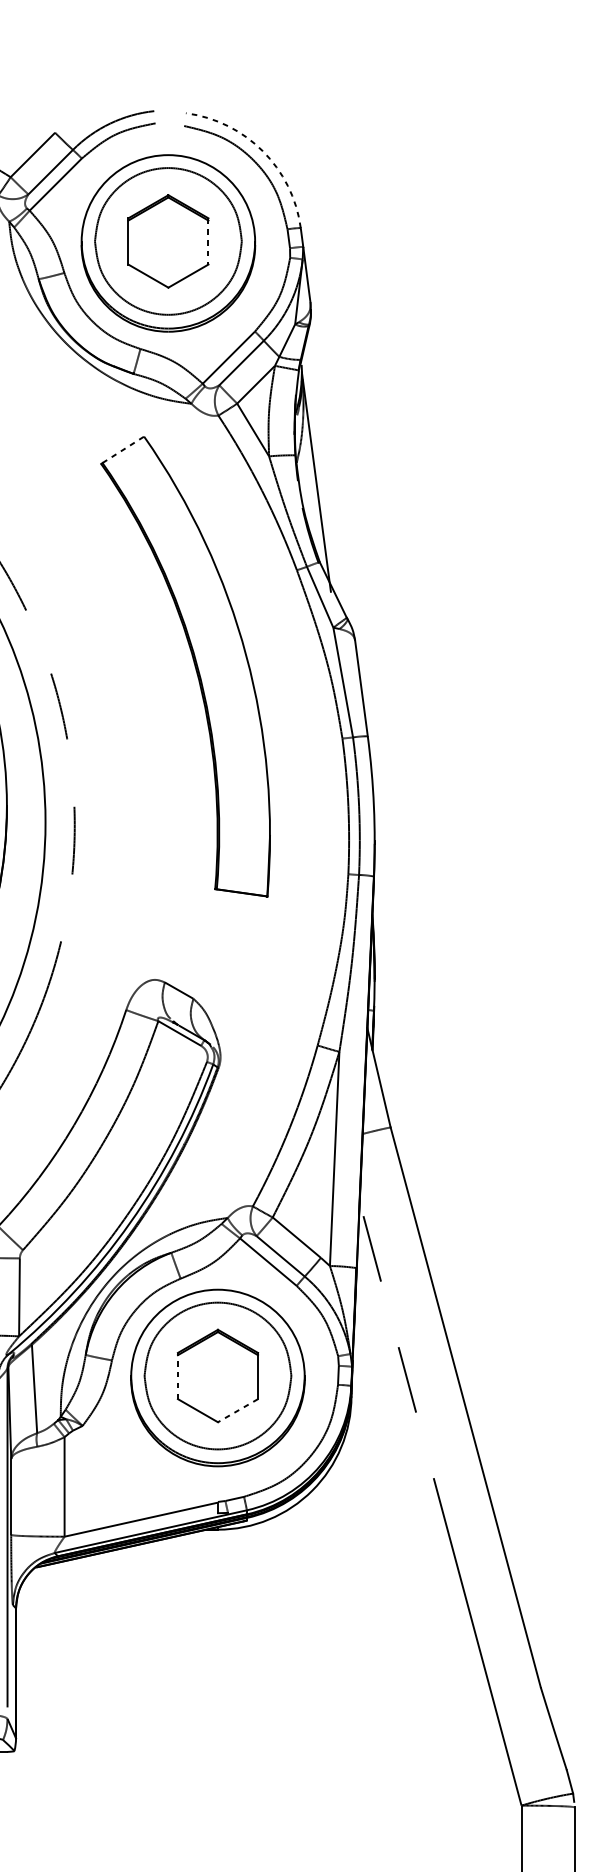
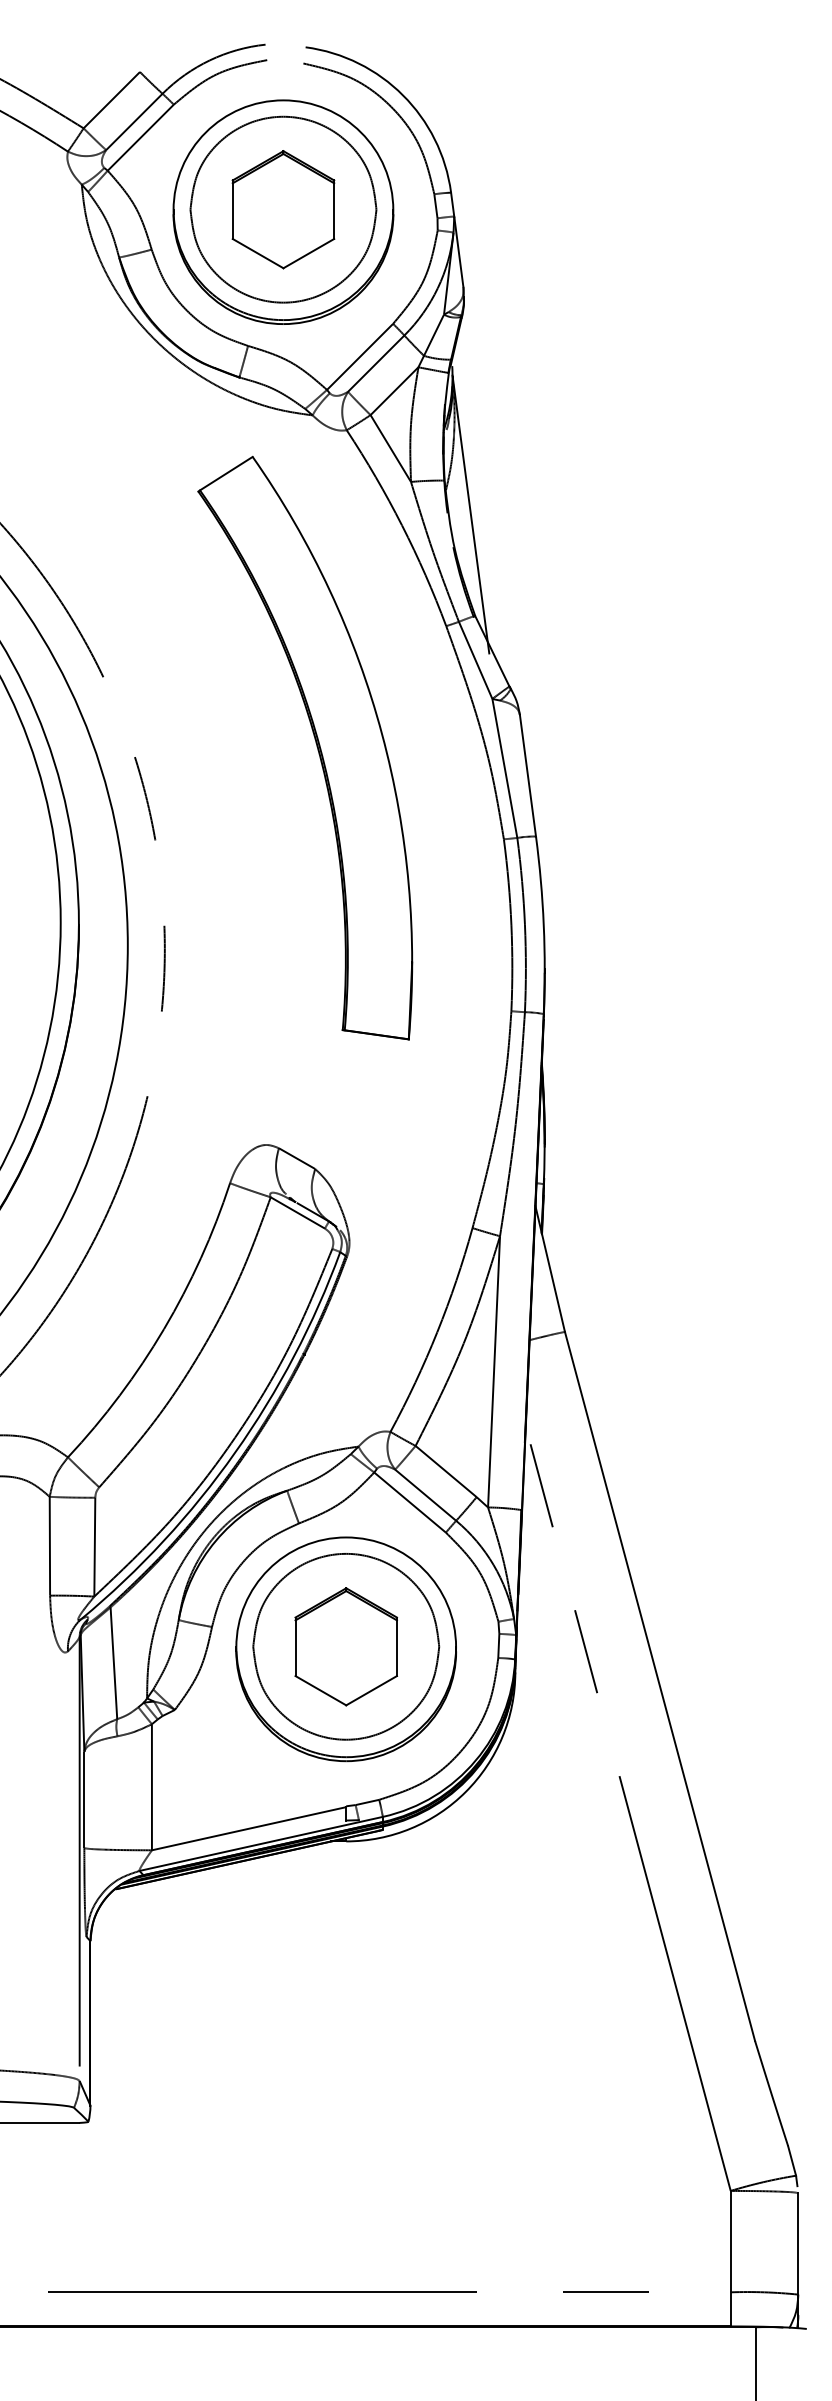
arc: (263, 151) -> (403, 95), dashed -> solid
line: (208, 242) -> (334, 210), dashed -> solid
line: (123, 449) -> (226, 473), dashed -> solid
line: (177, 1375) -> (295, 1646), dashed -> solid
line: (237, 1410) -> (371, 1690), dashed -> solid

